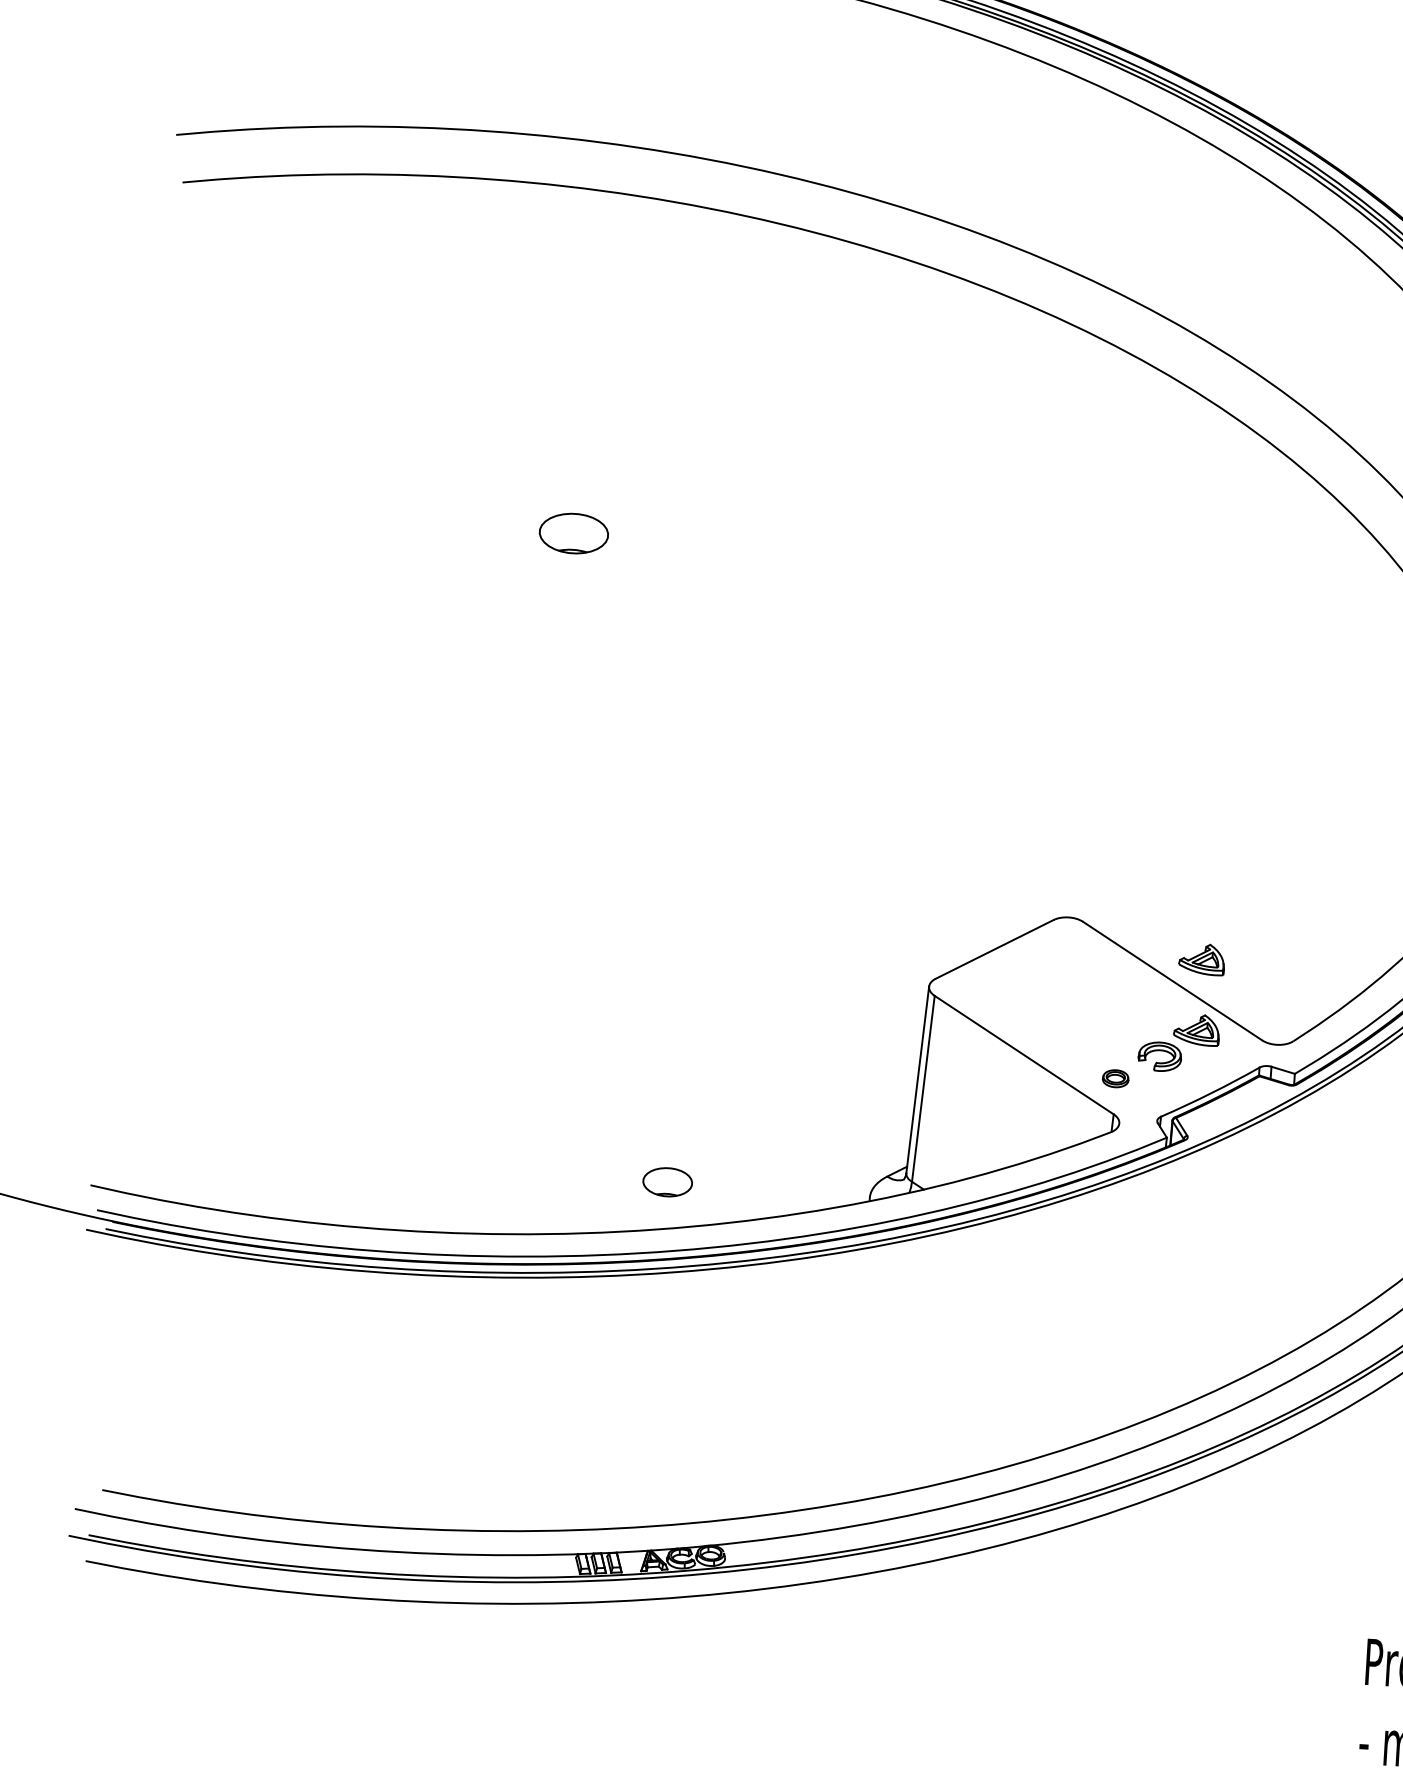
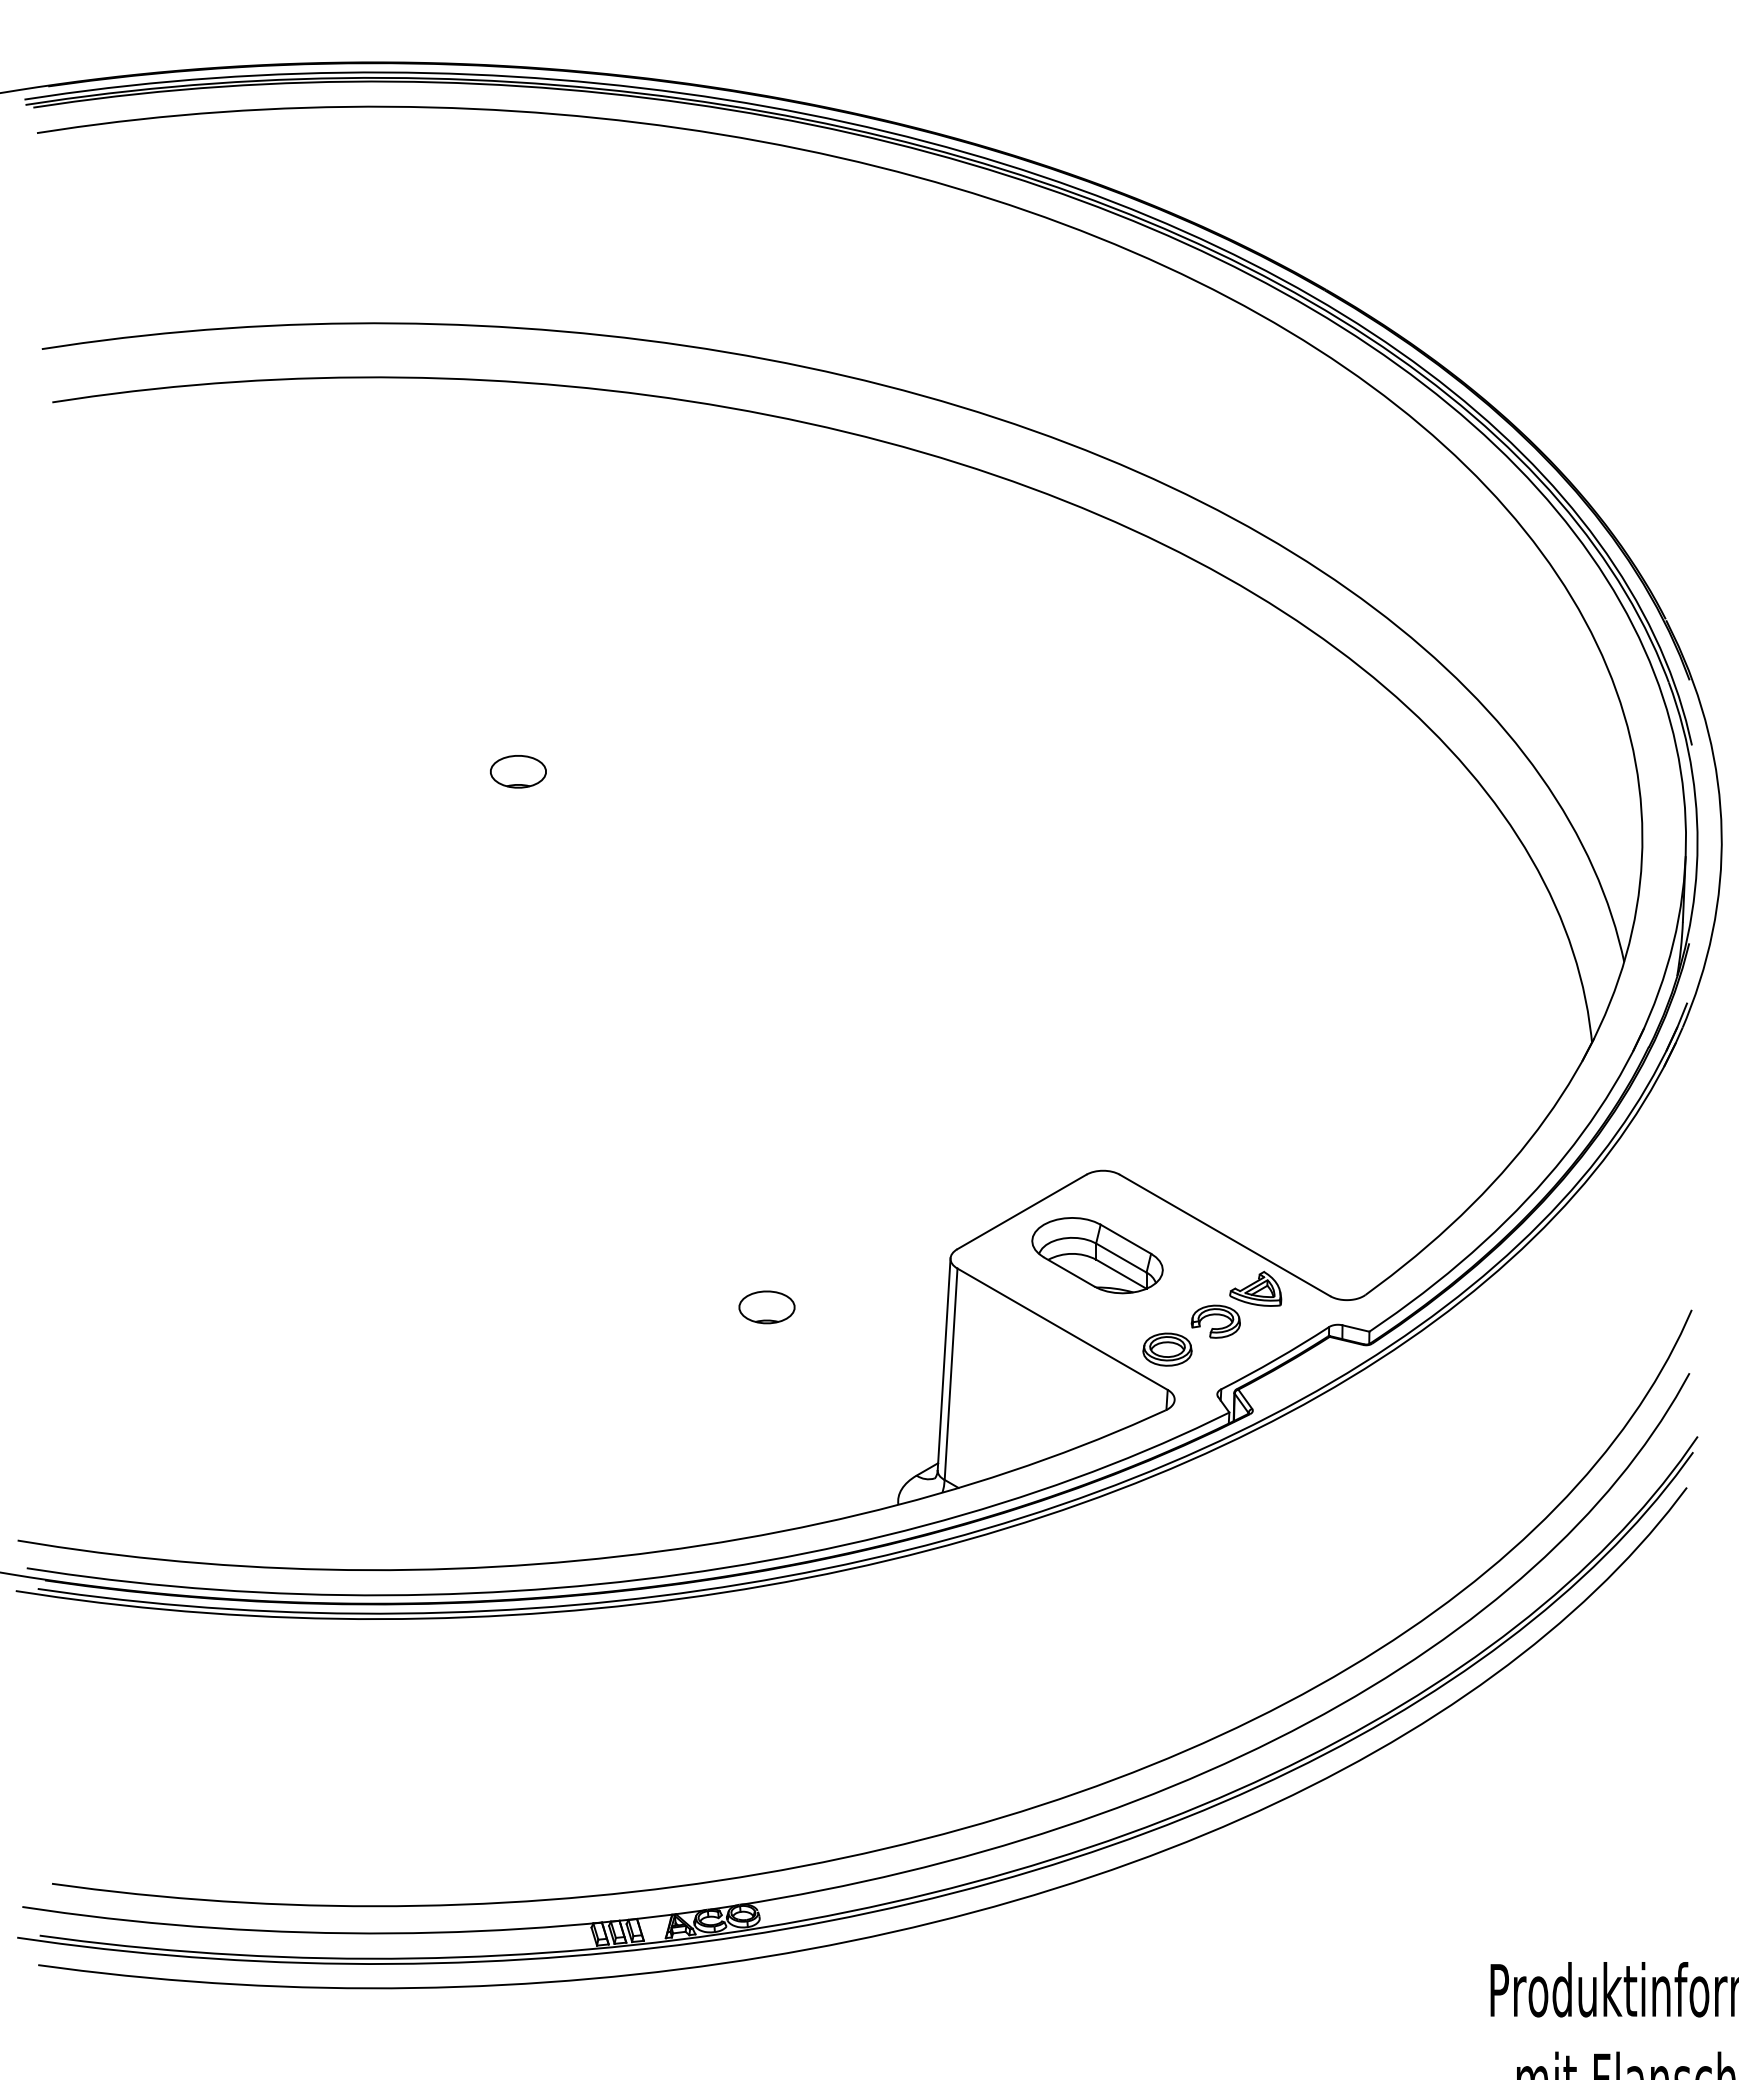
part: (574, 533) -> (518, 771), size x0.71
part: (1201, 959) -> (1256, 1208), removed
part: (1059, 991) -> (1097, 1255), added
part: (1115, 1078) -> (1167, 1349), size x1.67
part: (667, 1182) -> (766, 1307), moved

